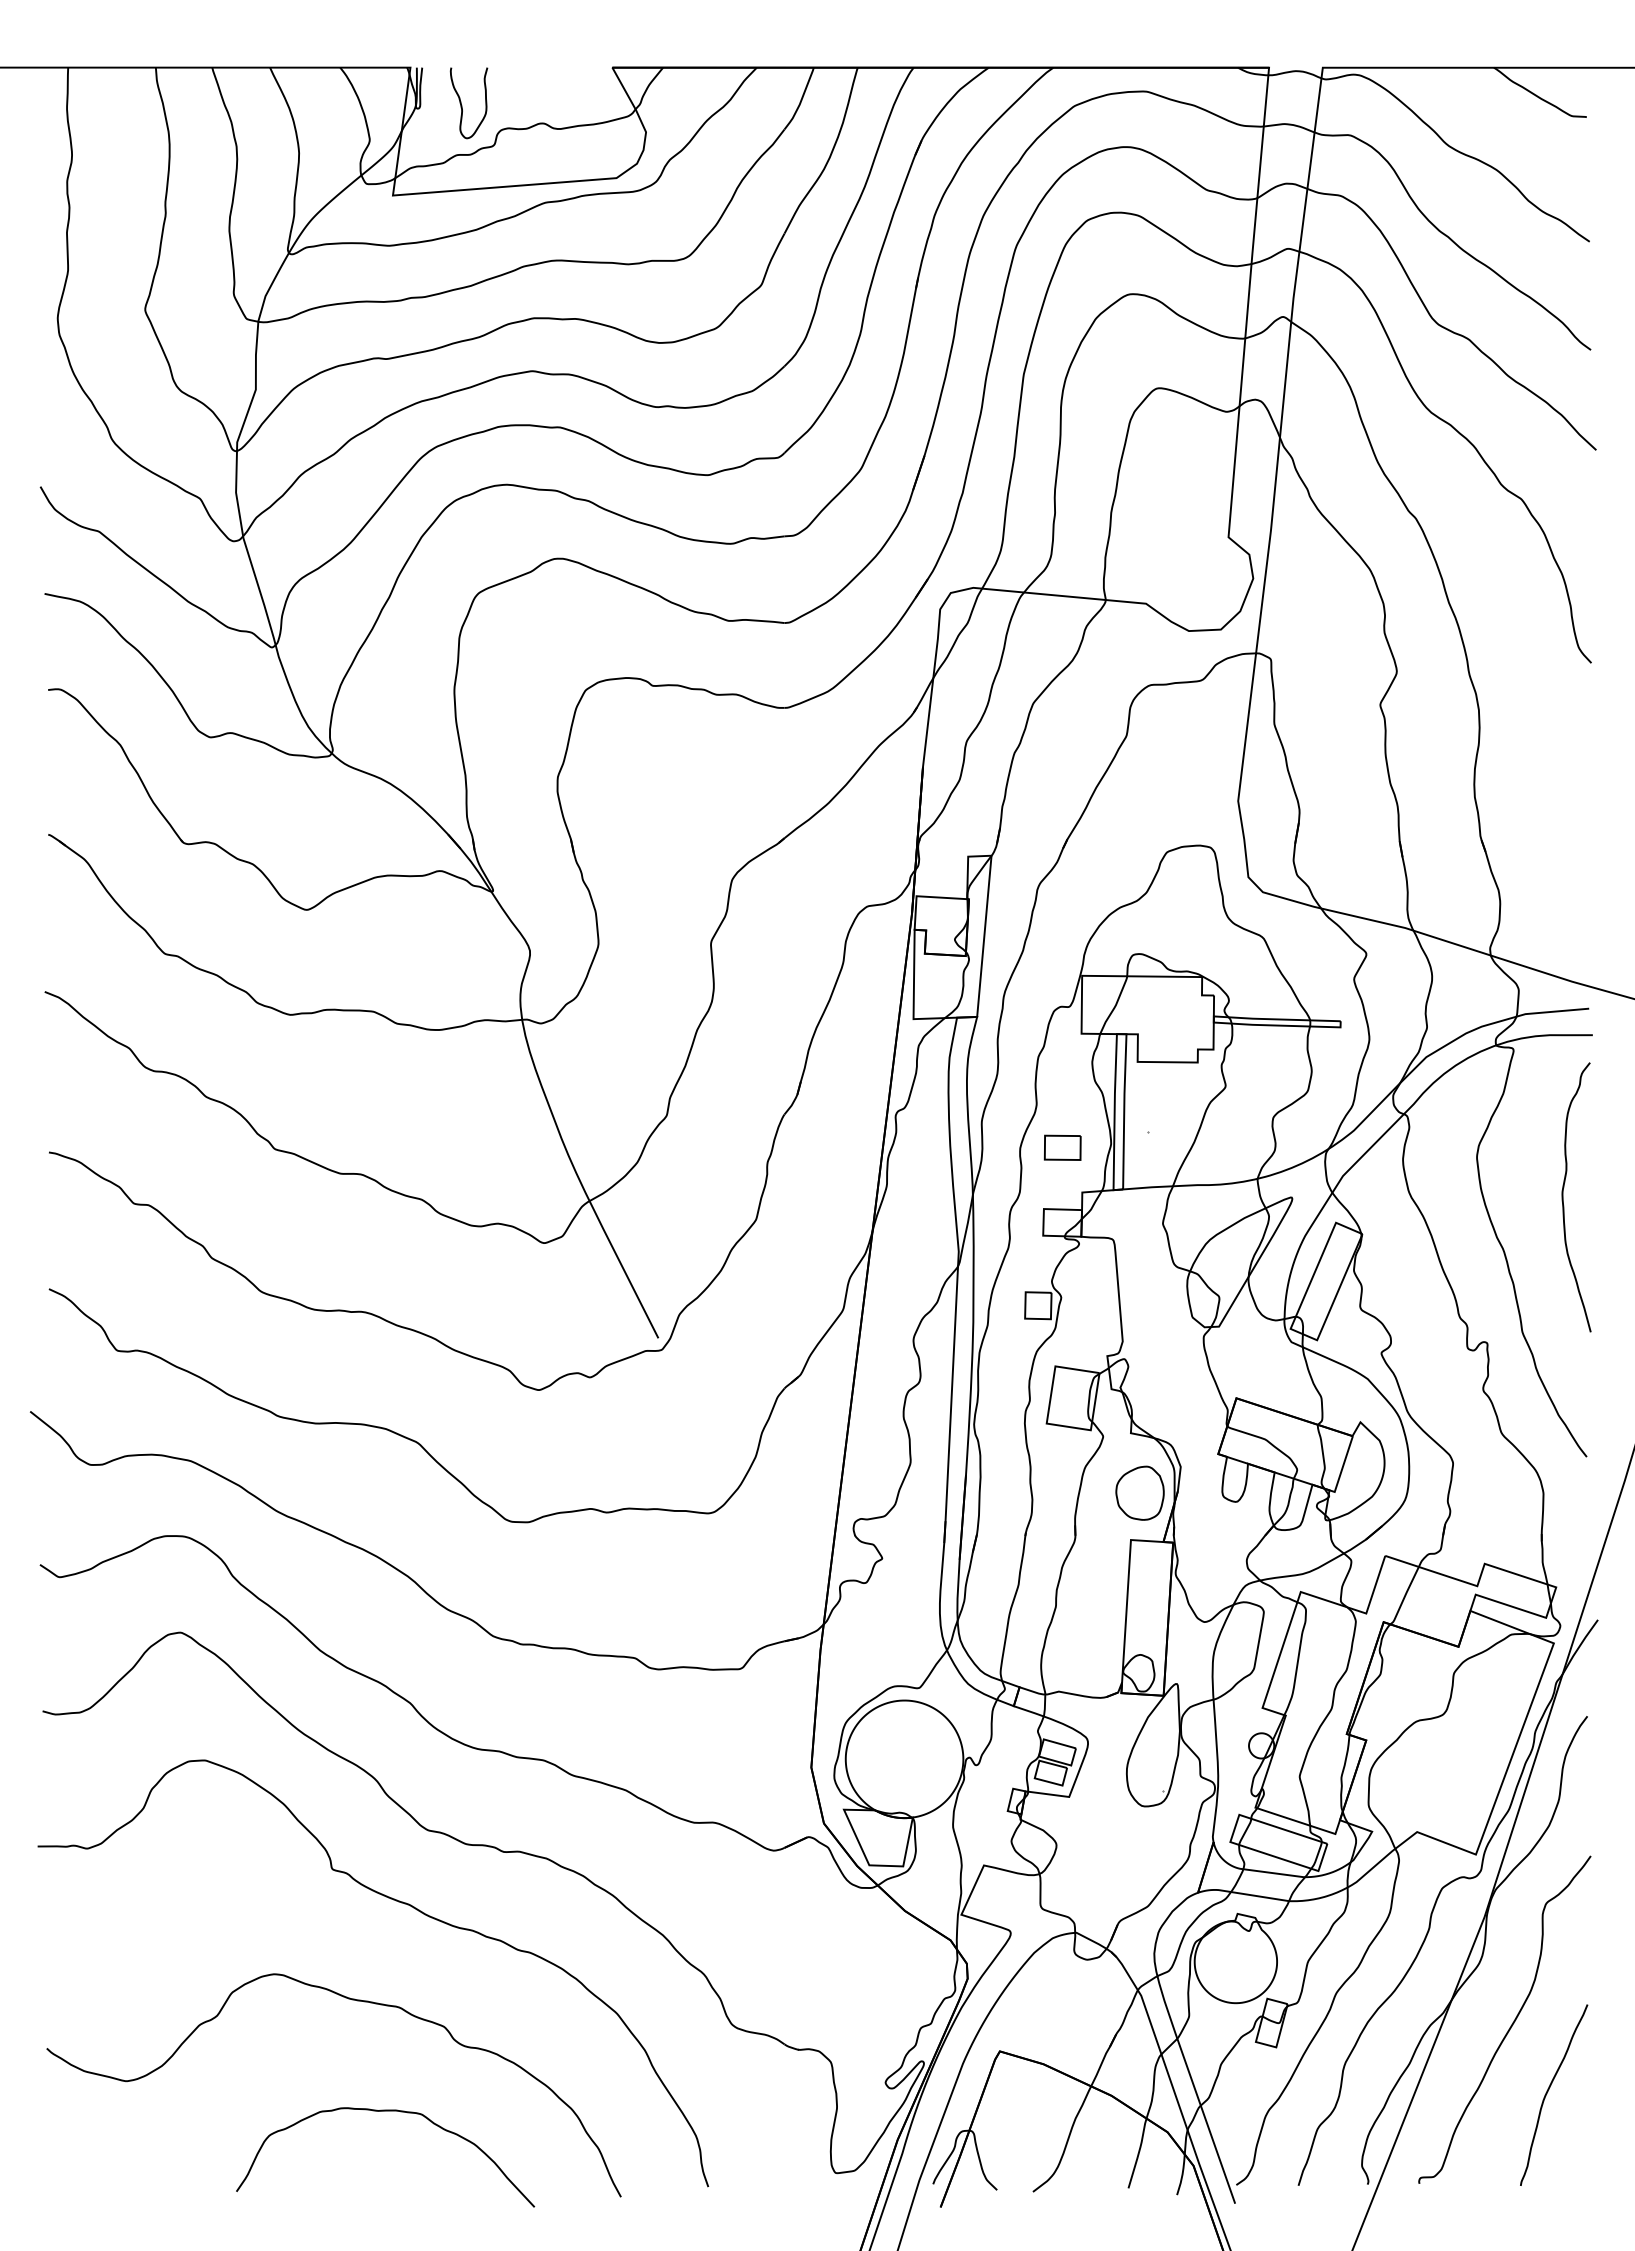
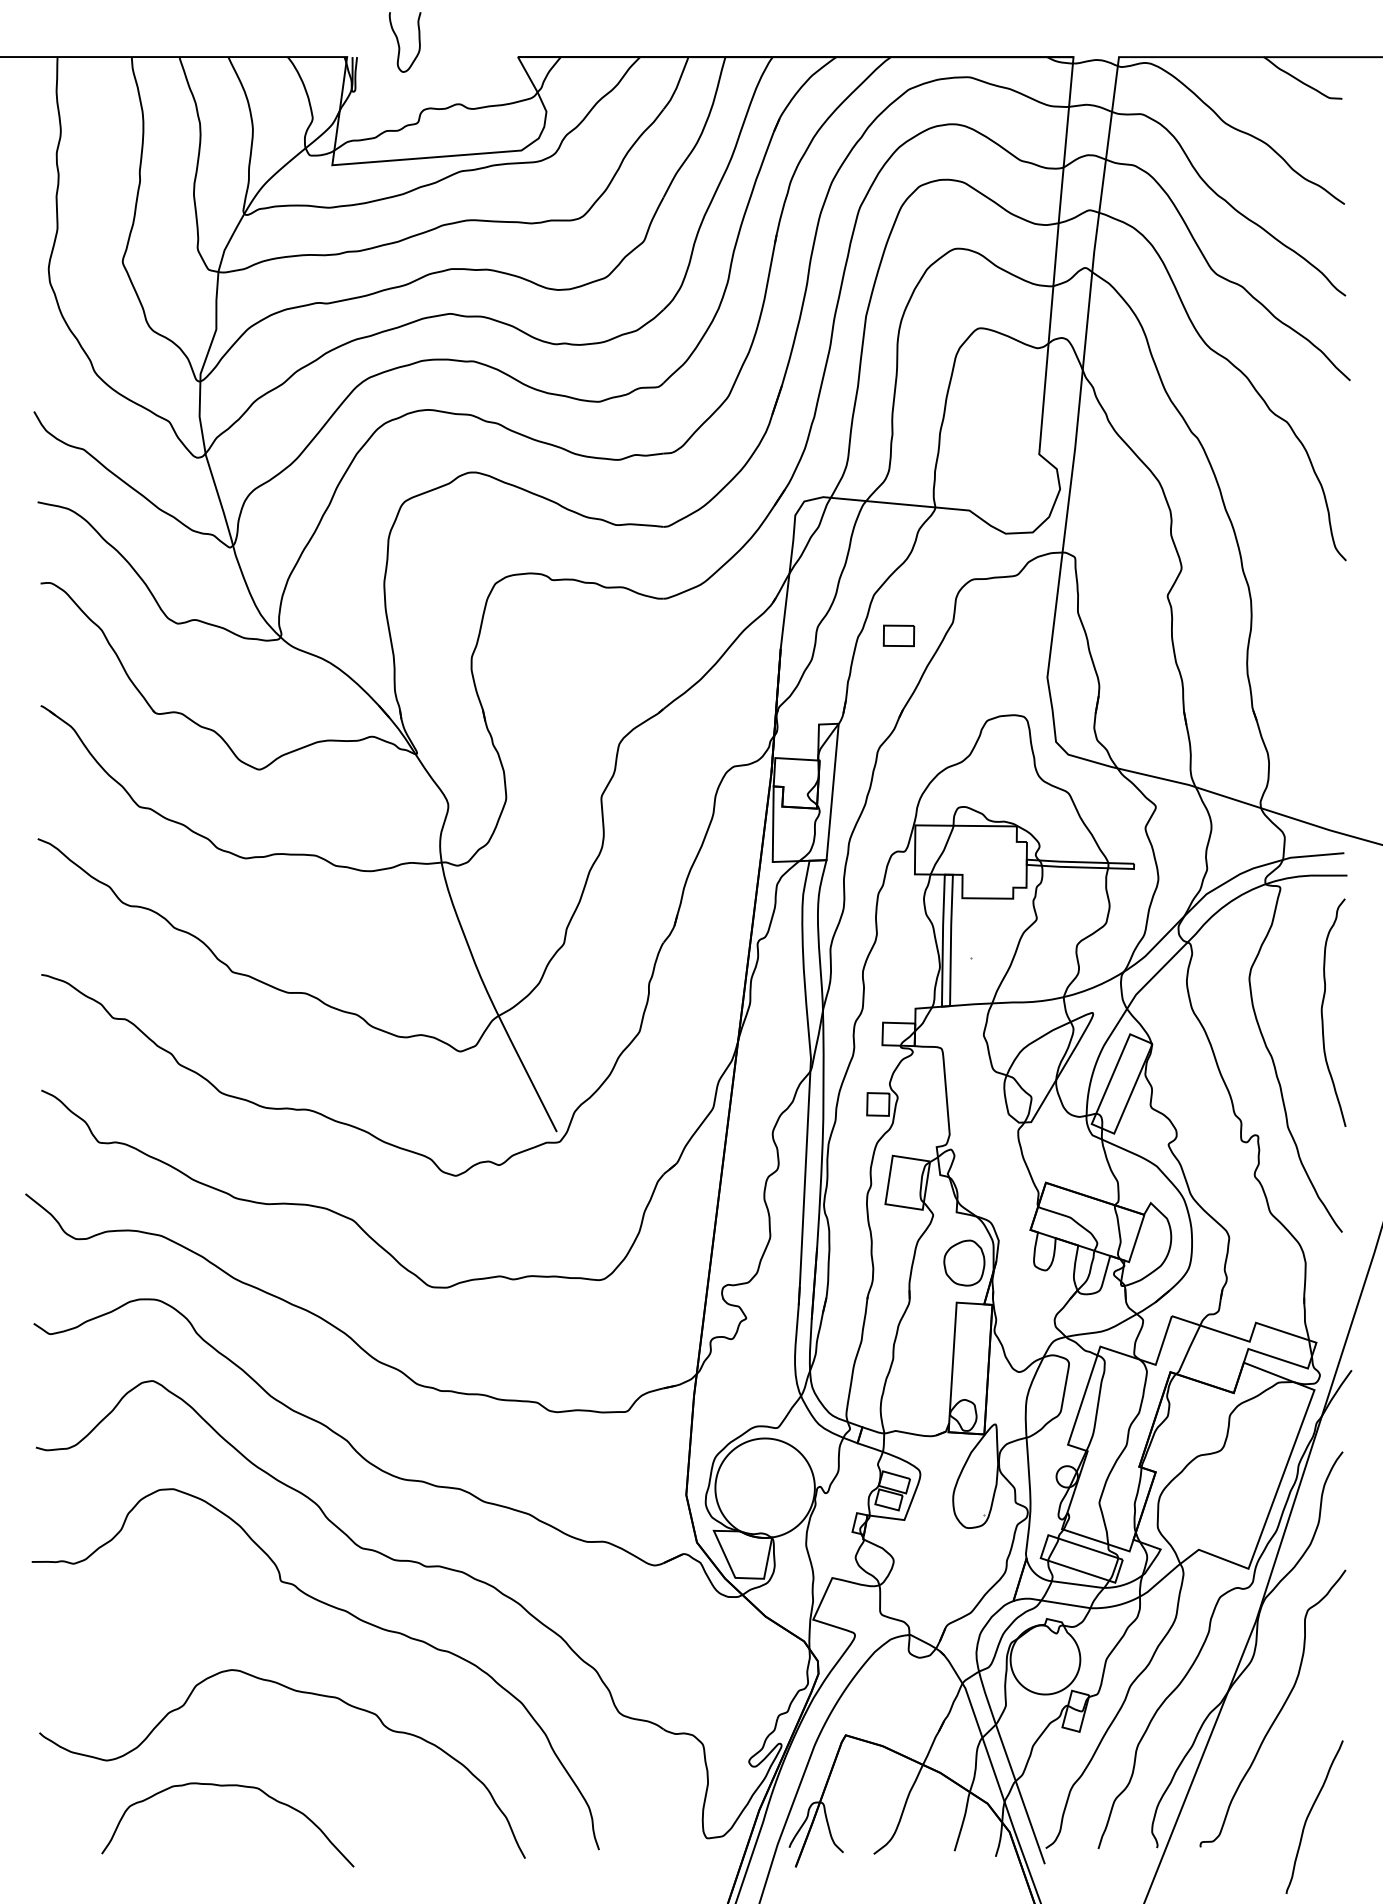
curve: (462, 105) -> (399, 44), moved
part: (1062, 1147) -> (898, 635), moved
curve: (1548, 2091) -> (1309, 1814), moved
curve: (385, 2111) -> (227, 1786), moved

